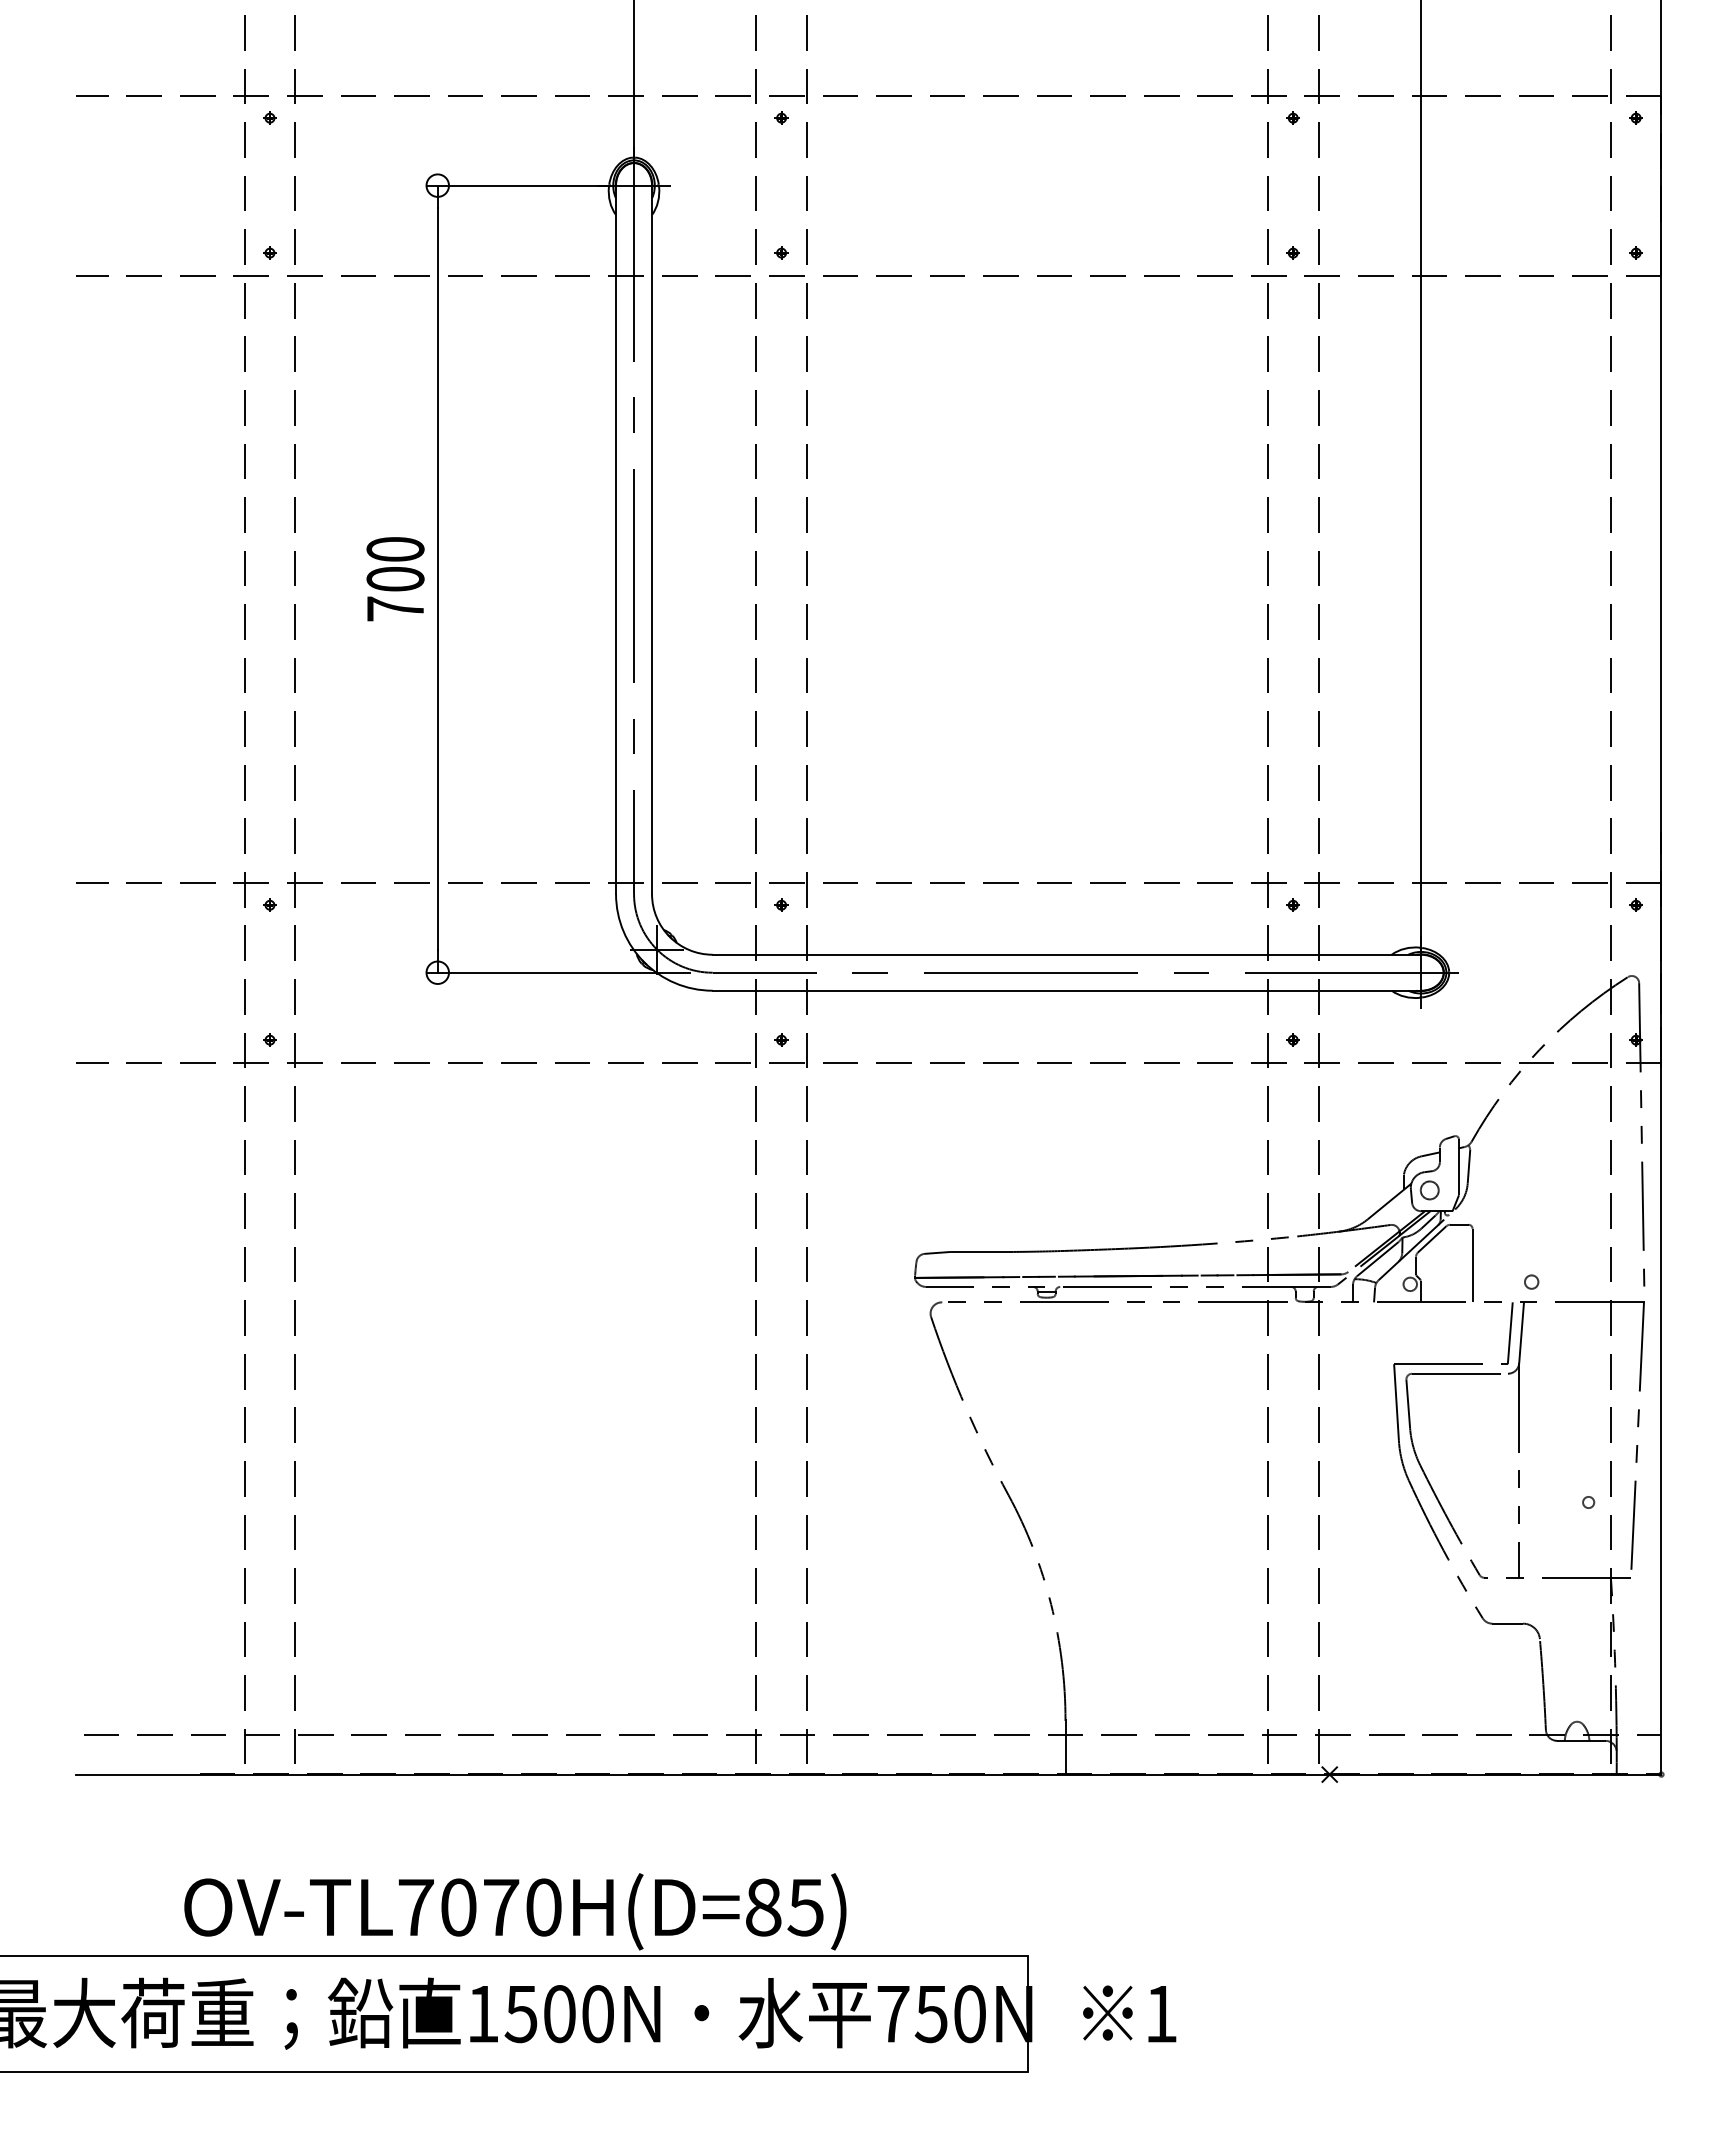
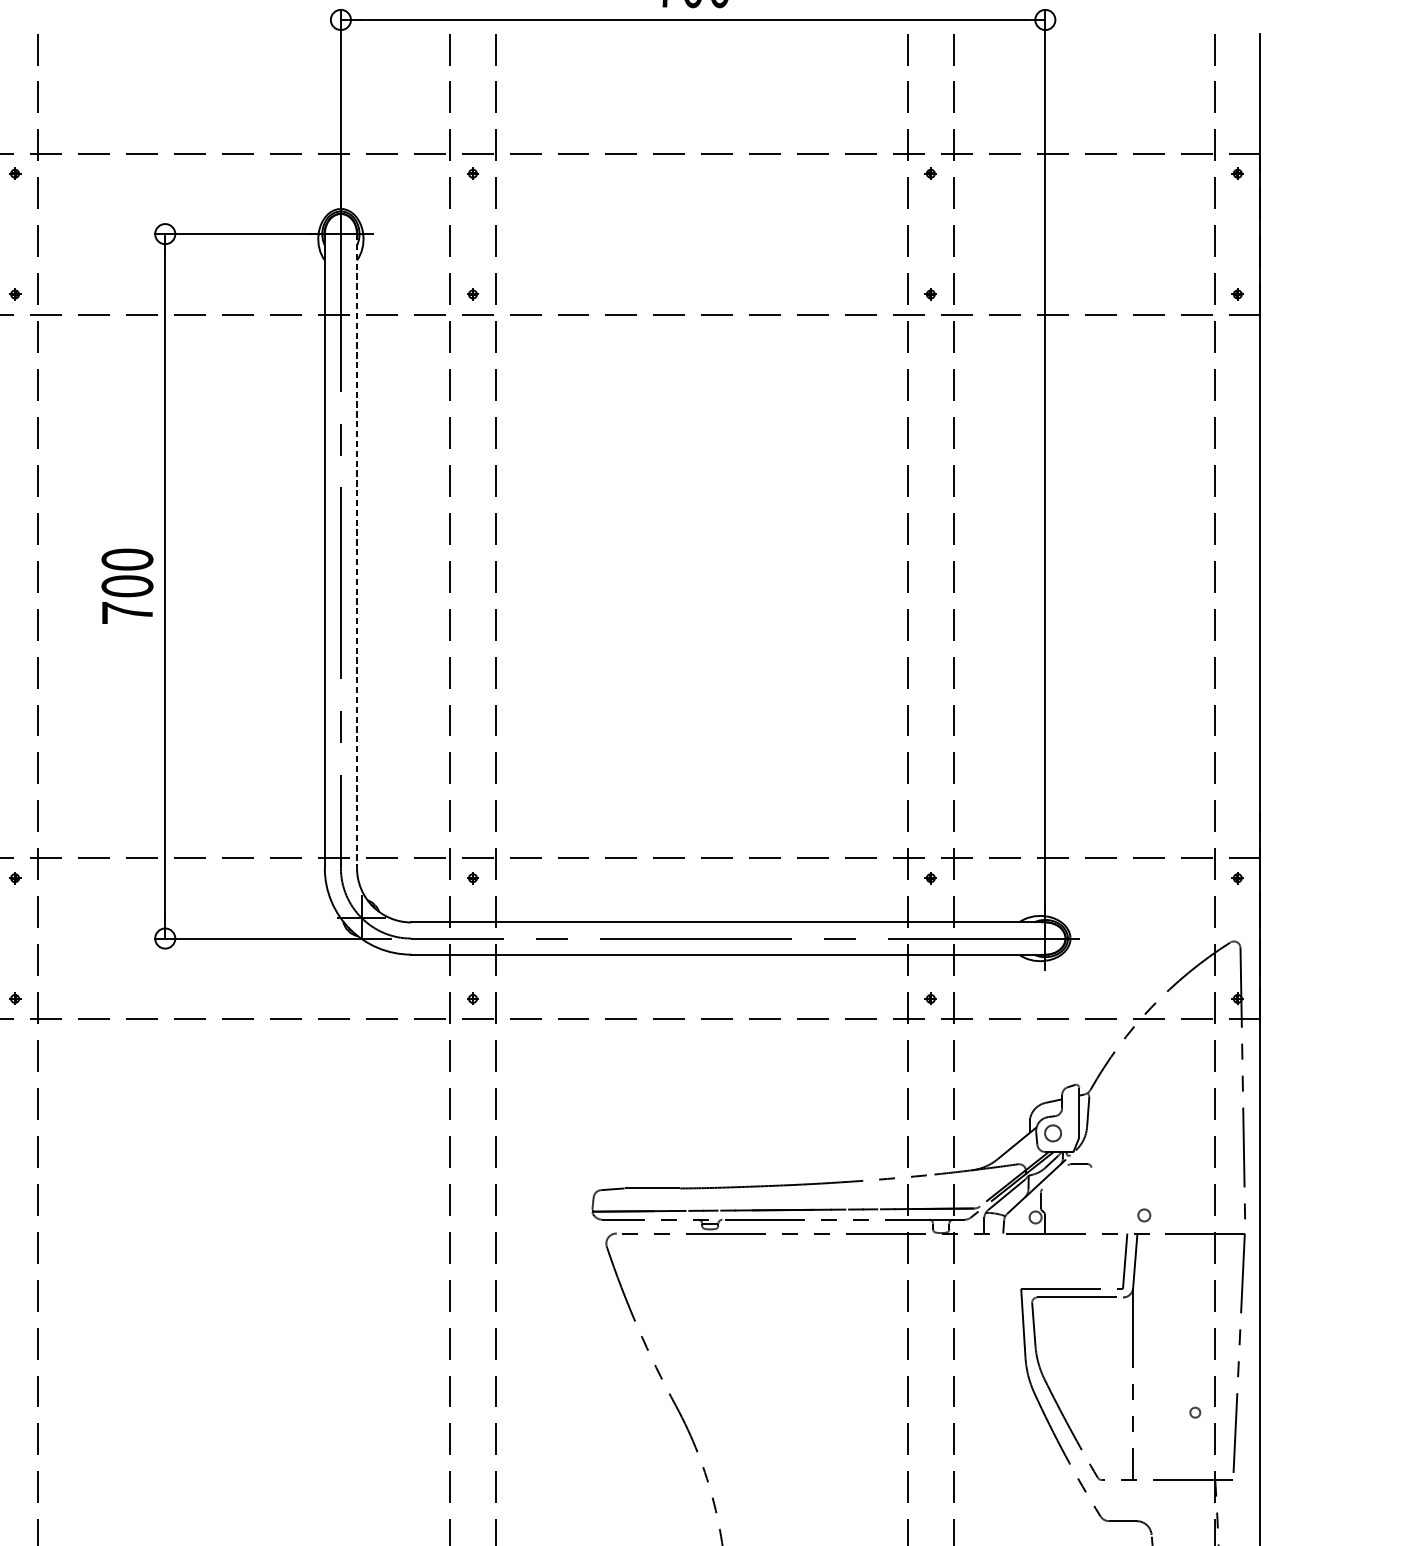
line: (652, 540) -> (357, 551), solid -> dashed
line: (1431, 1239) -> (1054, 1177), removed
line: (1472, 1264) -> (1091, 1199), removed

